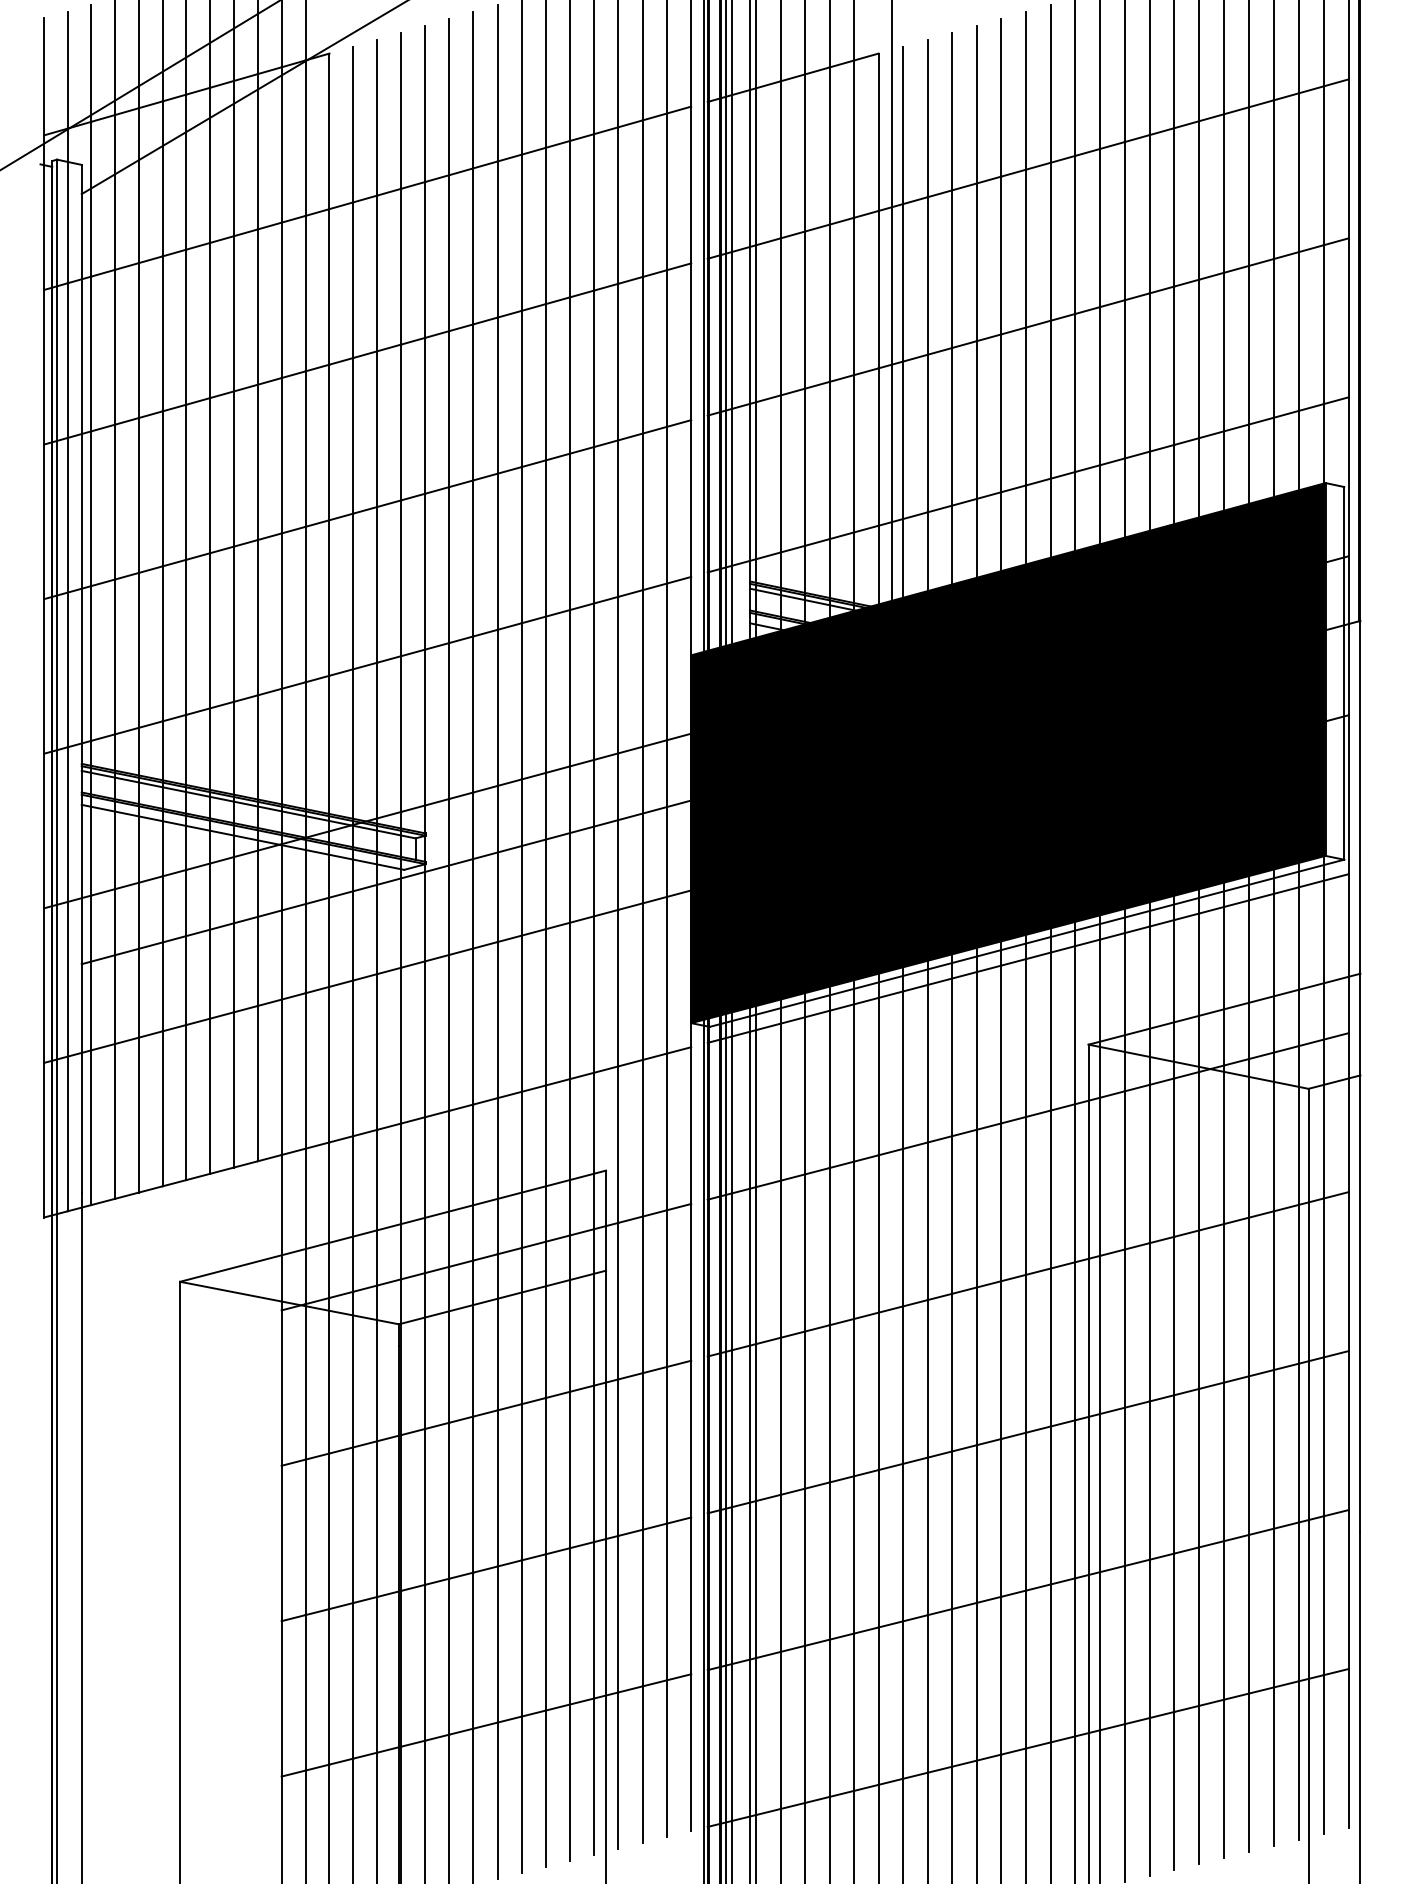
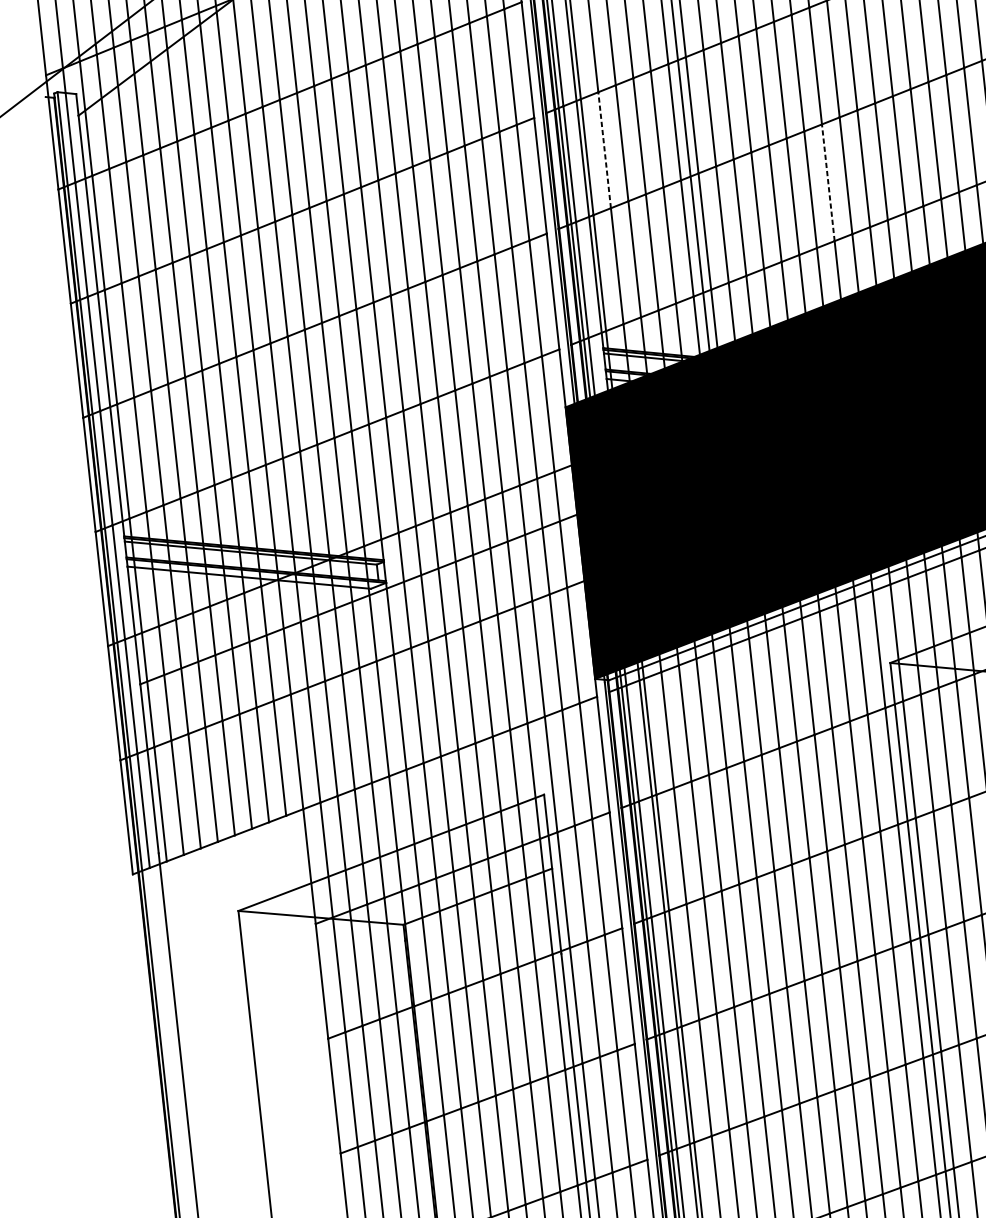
line: (780, 316) -> (604, 149), solid -> dashed
line: (1075, 392) -> (828, 182), solid -> dashed

